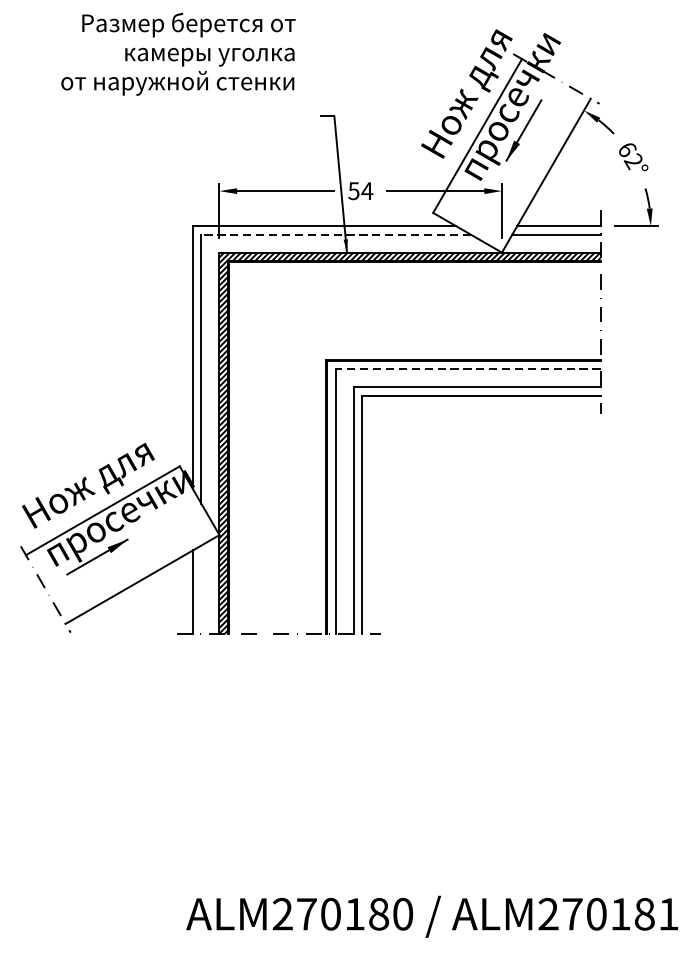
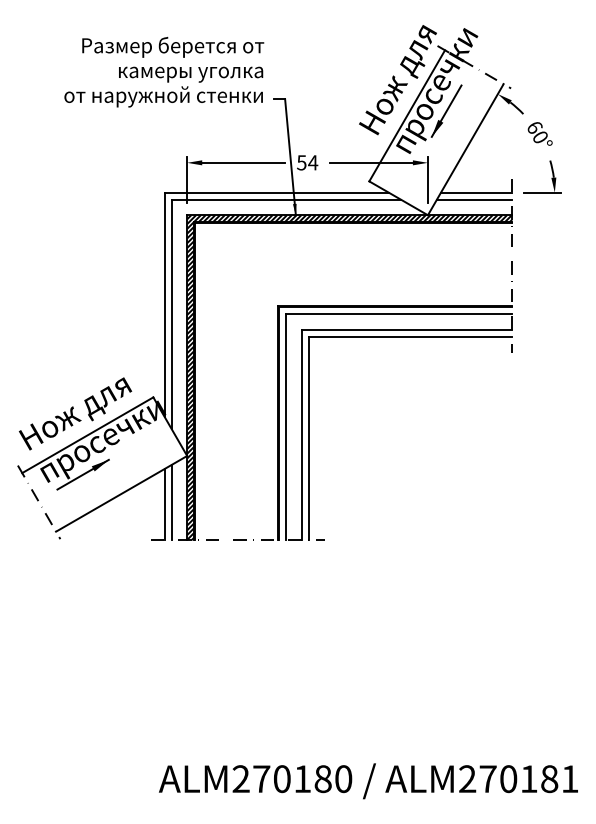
text: (178, 54) -> (164, 72), moved
text: (632, 161) -> (539, 137), 62° -> 60°
line: (336, 234) -> (286, 199), dashed -> solid
line: (468, 369) -> (399, 314), dashed -> solid
line: (201, 589) -> (171, 502), added

